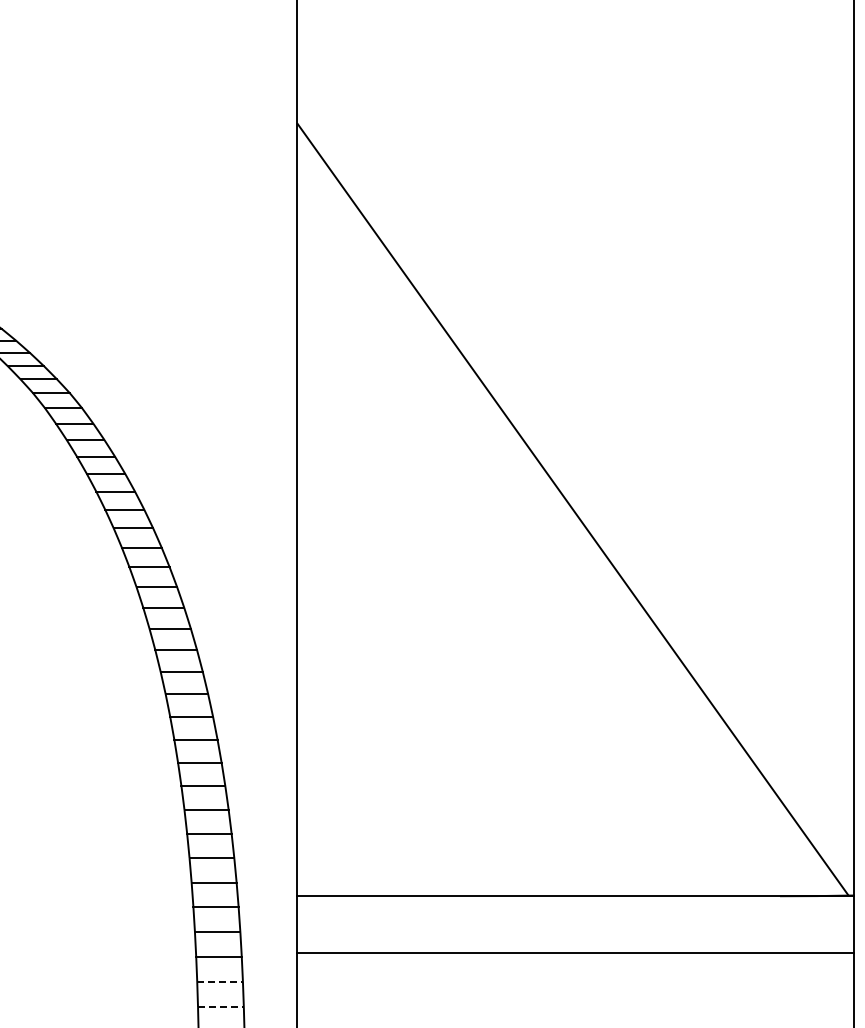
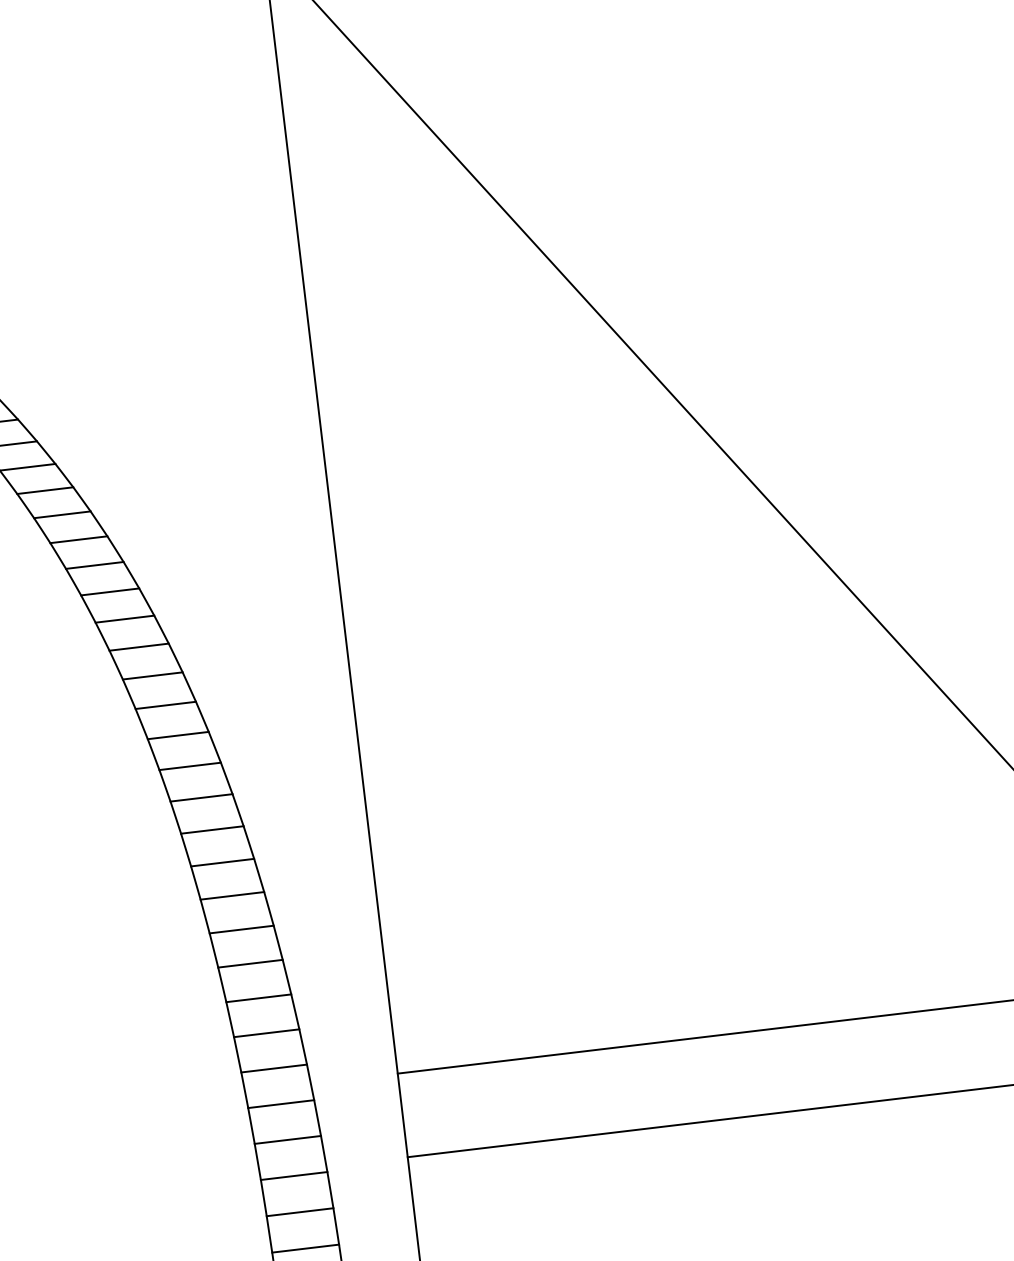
line: (220, 982) -> (300, 1212), dashed -> solid
line: (220, 1007) -> (305, 1249), dashed -> solid

